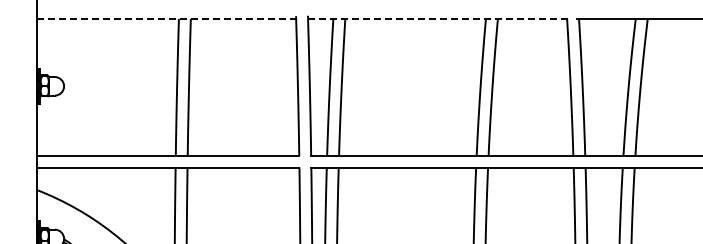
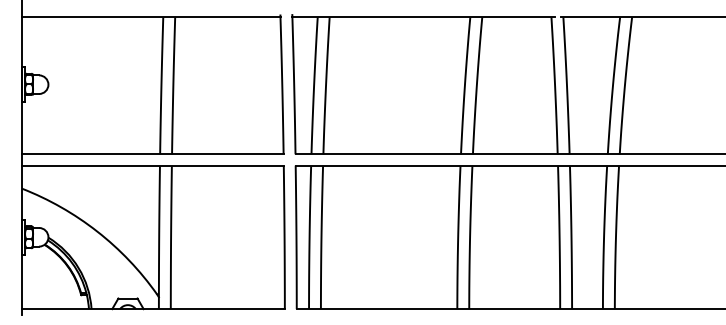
line: (167, 19) -> (151, 17), dashed -> solid
line: (440, 19) -> (424, 17), dashed -> solid

